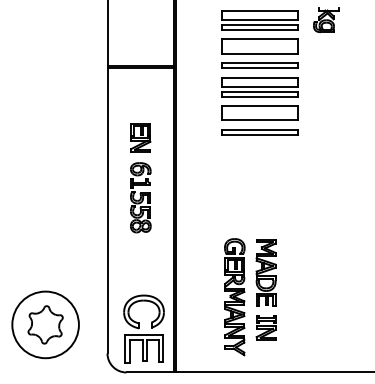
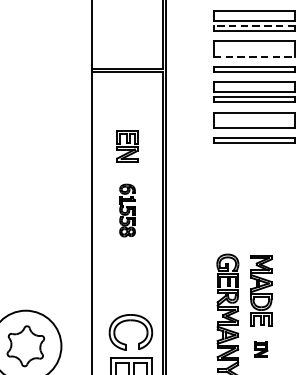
line: (259, 25) -> (254, 26), solid -> dashed
line: (260, 53) -> (255, 56), solid -> dashed
part: (140, 197) -> (127, 210), size x0.7
part: (265, 327) -> (260, 349), size x0.6

